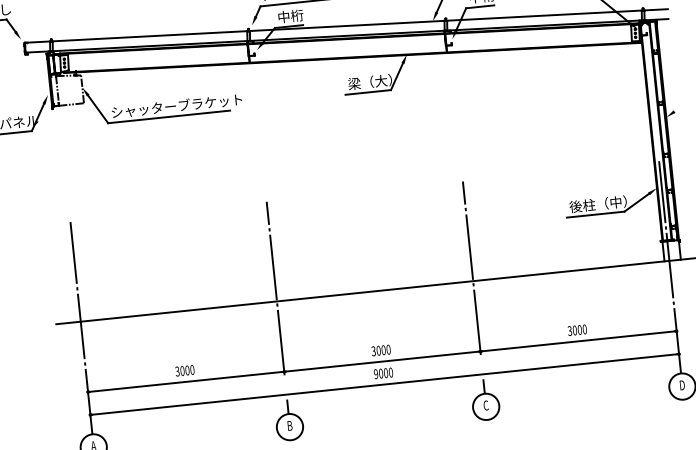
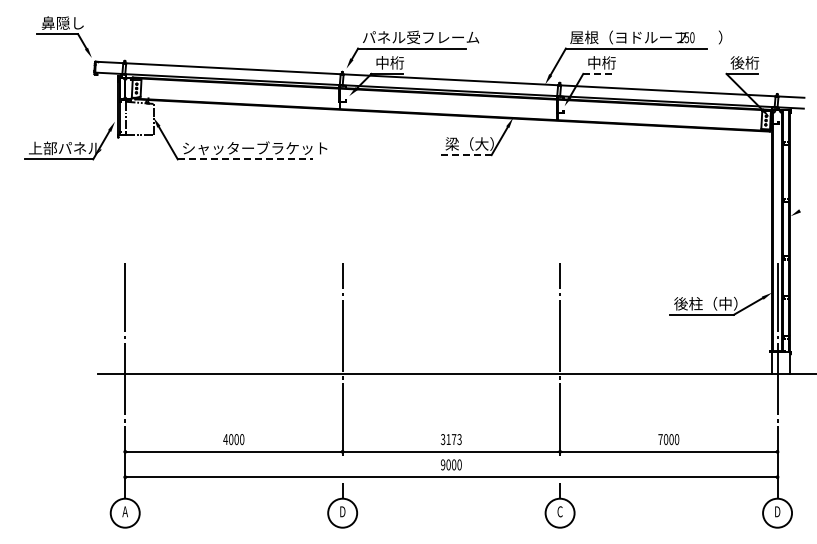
line: (479, 6) -> (598, 73), solid -> dashed
line: (368, 92) -> (466, 155), solid -> dashed
line: (169, 117) -> (245, 159), solid -> dashed
text: (569, 330) -> (660, 439), 3000 -> 7000
text: (383, 350) -> (453, 439), 3000 -> 3173
text: (177, 371) -> (225, 439), 3000 -> 4000
text: (289, 425) -> (342, 511), B -> D

